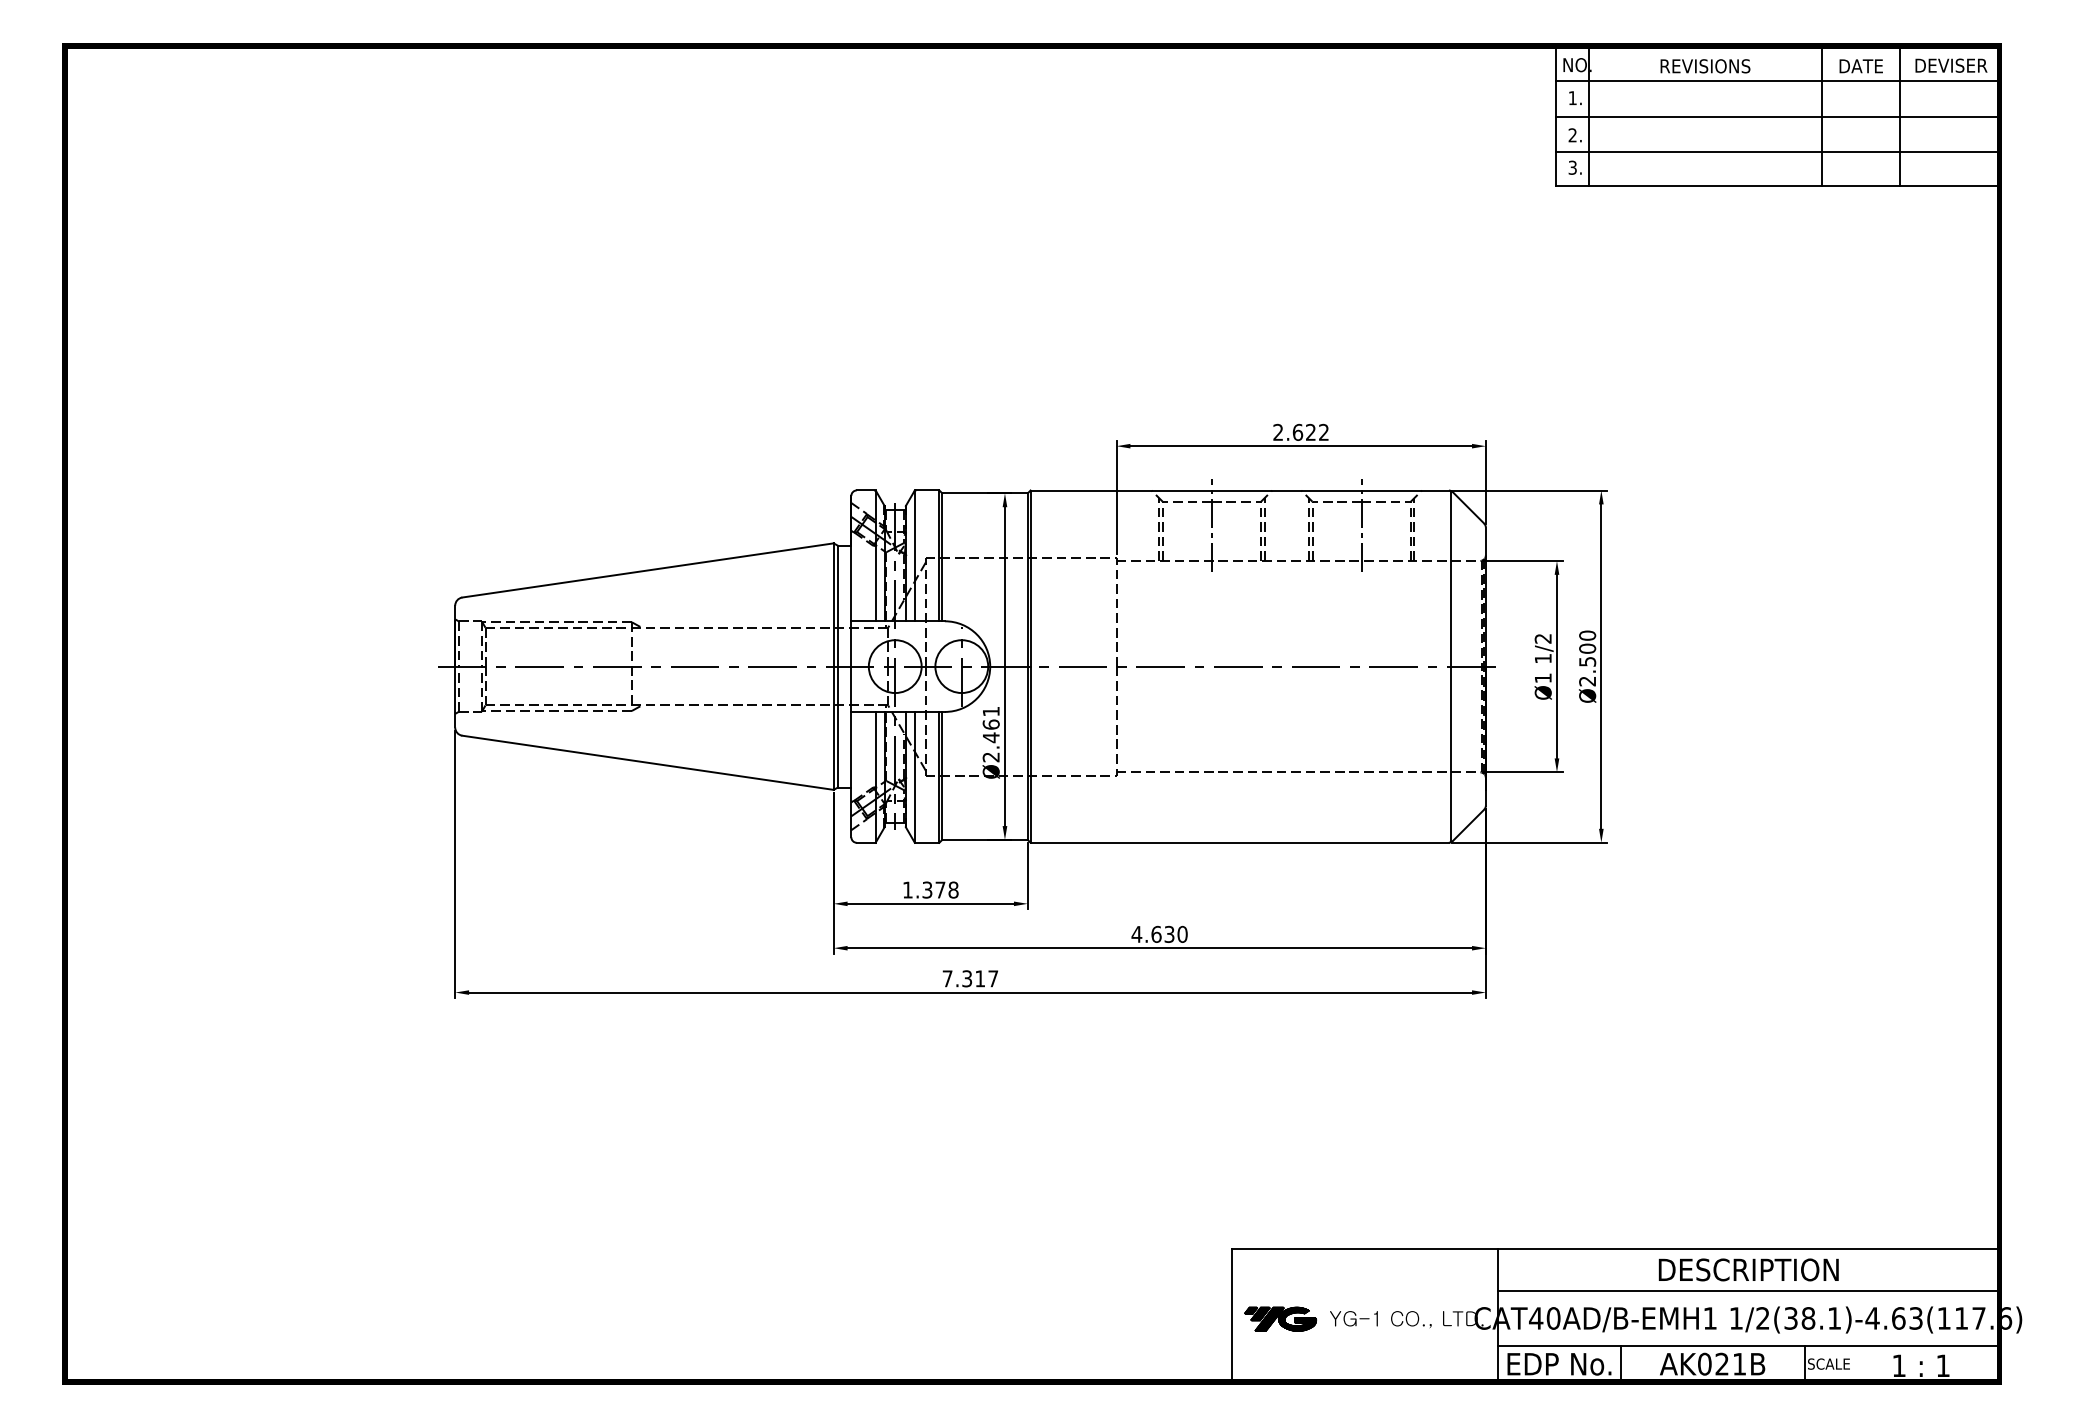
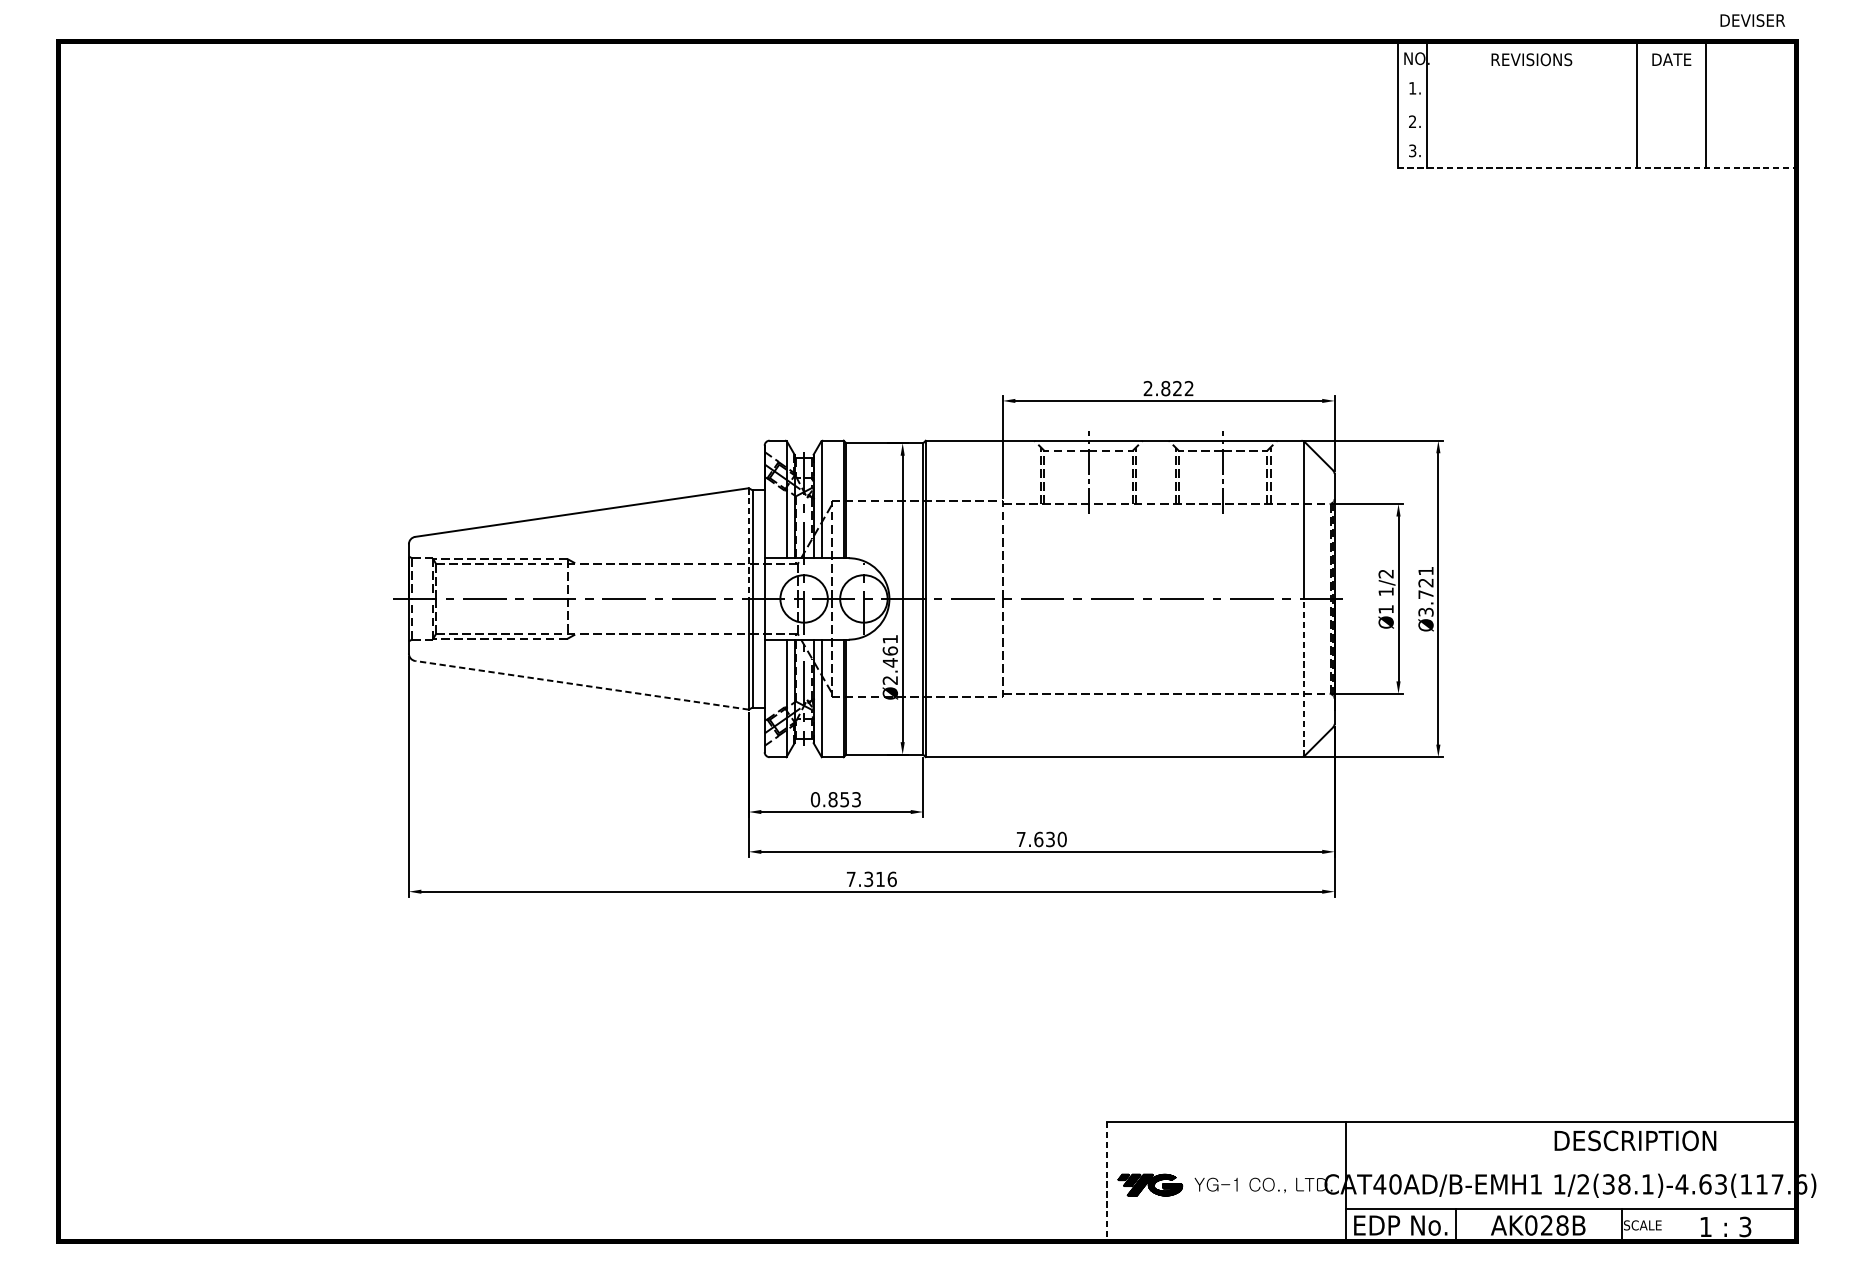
text: (1951, 65) -> (1752, 20), moved
line: (1777, 81) -> (1596, 73), removed
line: (1777, 116) -> (1596, 104), removed
line: (1777, 152) -> (1596, 137), removed
line: (1777, 186) -> (1596, 167), solid -> dashed
text: (1297, 431) -> (1165, 387), 2.622 -> 2.822
line: (833, 605) -> (748, 544), solid -> dashed
text: (1587, 658) -> (1425, 591), Ø2.500 -> Ø3.721
line: (1451, 754) -> (1303, 677), solid -> dashed
line: (648, 762) -> (582, 685), solid -> dashed
text: (930, 889) -> (835, 799), 1.378 -> 0.853
text: (1136, 934) -> (1020, 839), 4.630 -> 7.630
text: (993, 978) -> (892, 879), 7.317 -> 7.316
text: (1748, 1269) -> (1635, 1140), moved
line: (1748, 1290) -> (1570, 1159), removed
line: (1232, 1315) -> (1107, 1181), solid -> dashed
text: (1739, 1363) -> (1562, 1224), AK021B -> AK028B
text: (1942, 1365) -> (1744, 1226), 1 -> 3

